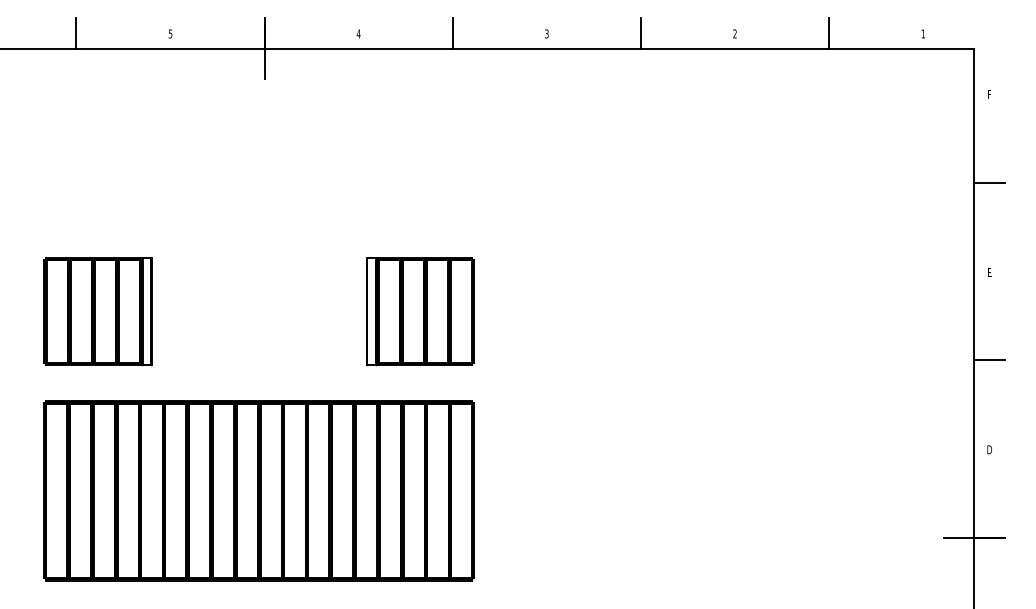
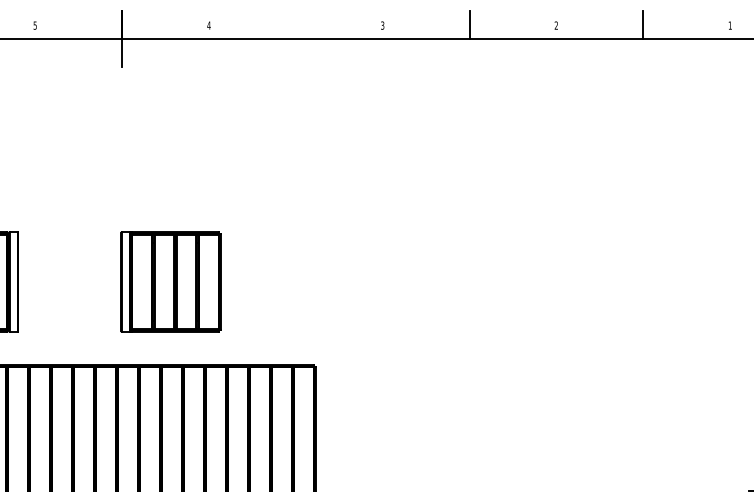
line: (452, 33) -> (295, 25), removed
part: (420, 311) -> (170, 281), moved

